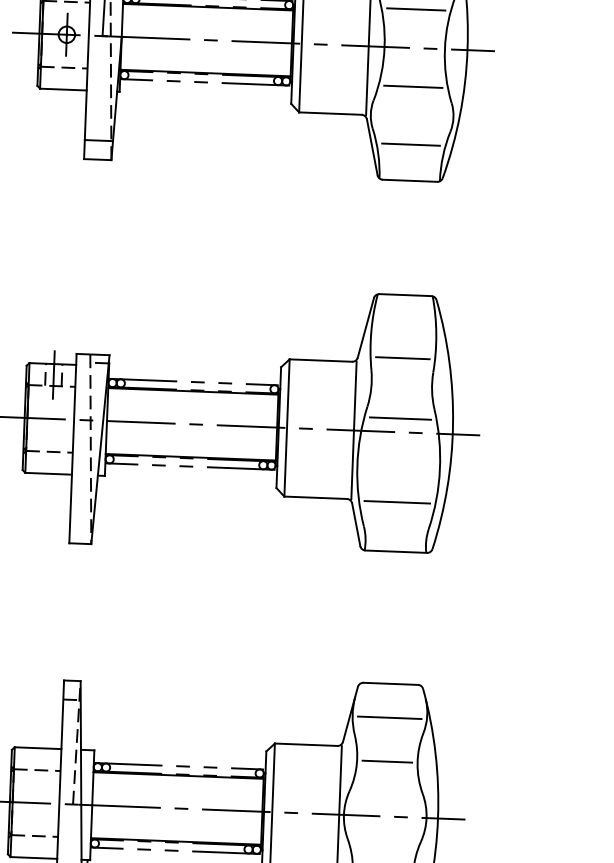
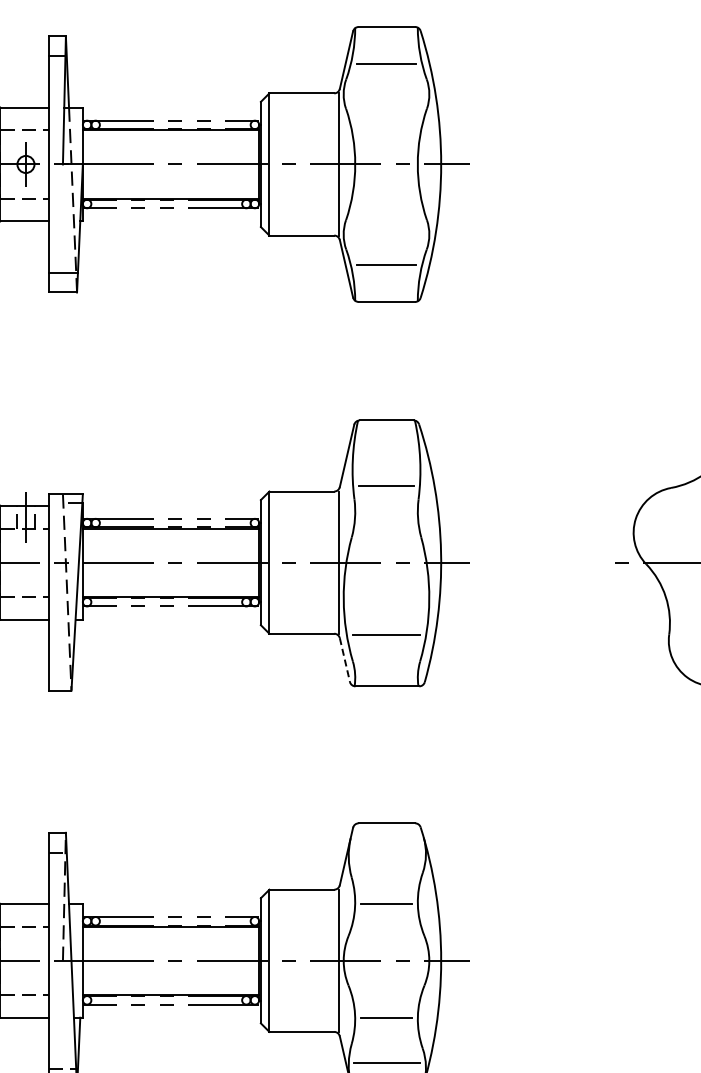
line: (416, 9) -> (386, 124), removed
line: (413, 86) -> (386, 204), removed
line: (400, 418) -> (386, 548), removed
line: (356, 525) -> (345, 660), solid -> dashed
line: (389, 717) -> (387, 858), removed

